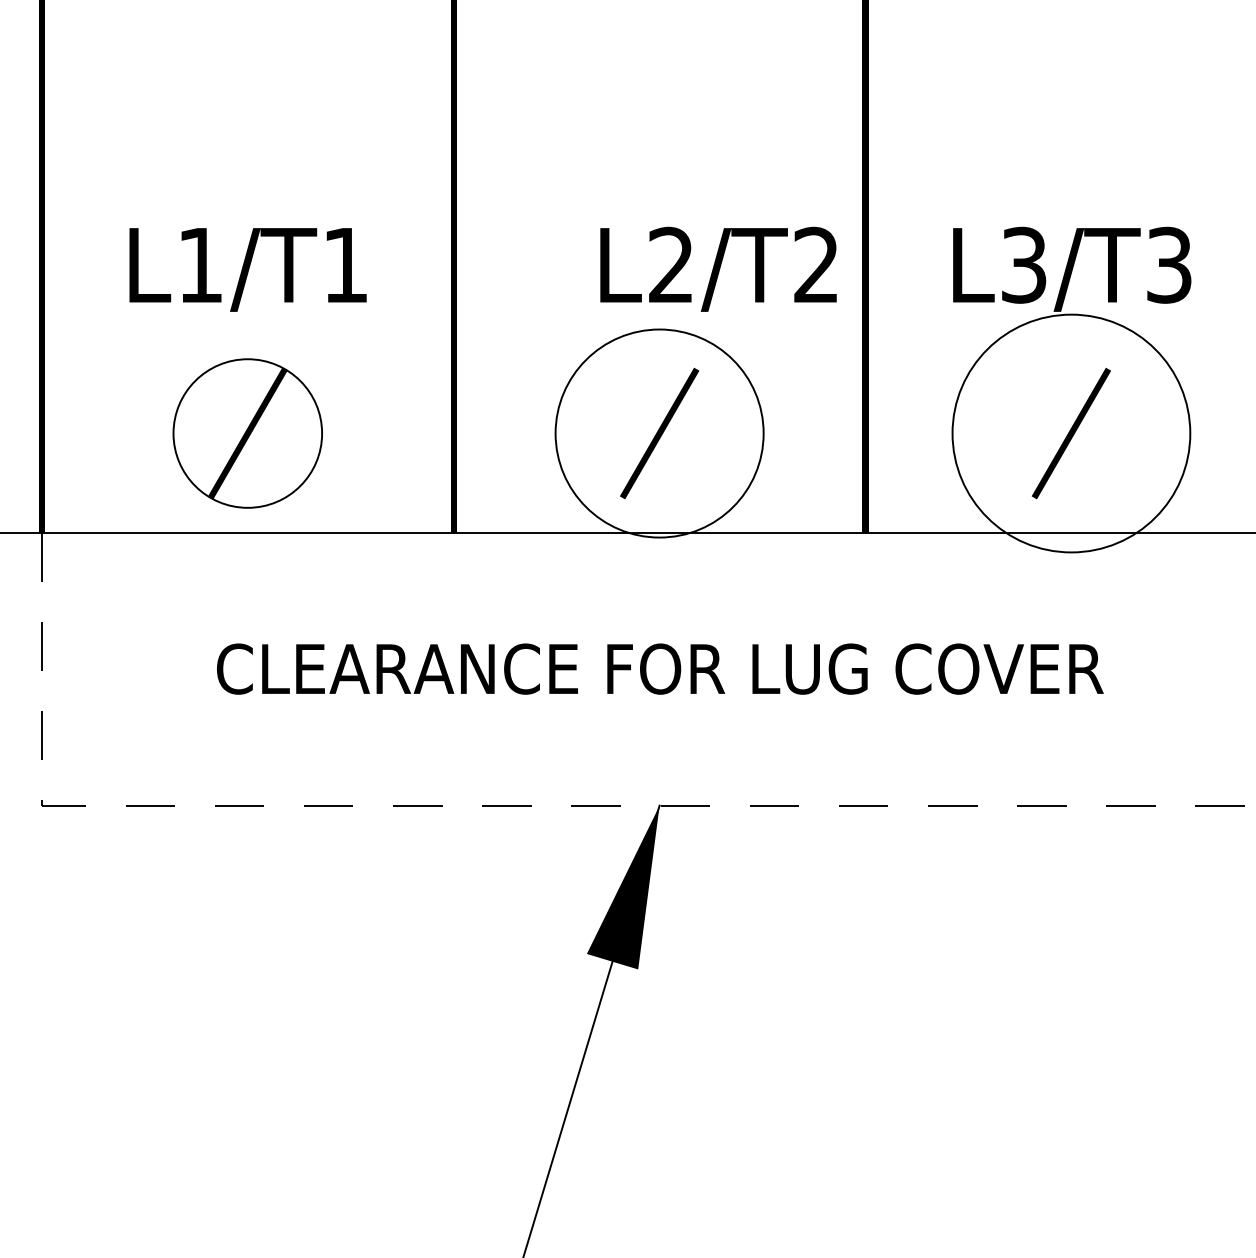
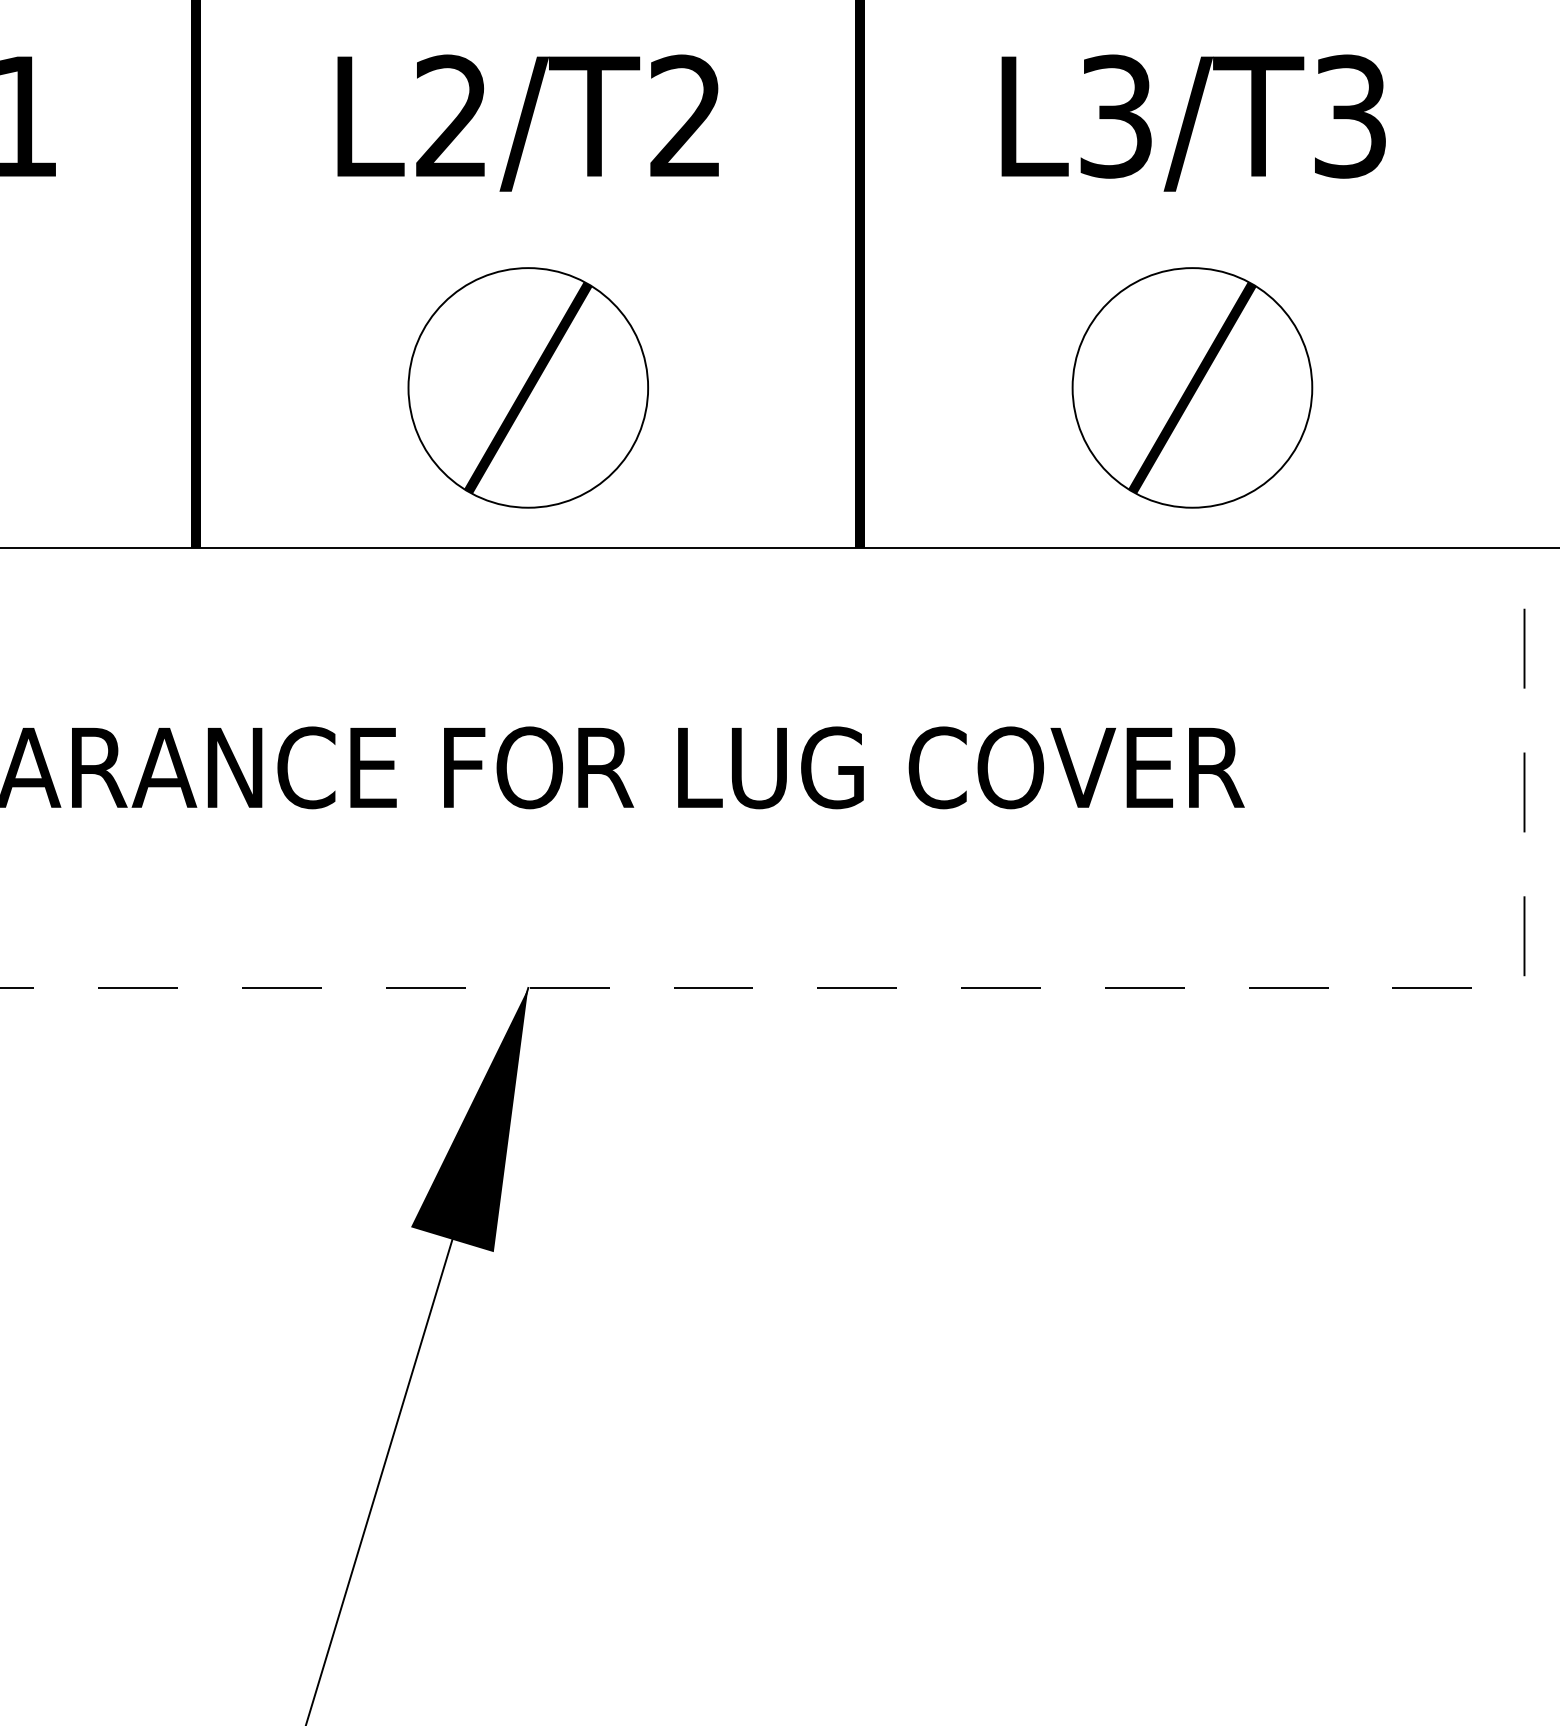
text: (718, 268) -> (528, 121), moved
circle: (659, 433) -> (528, 387), size x0.71
circle: (1071, 433) -> (1192, 387), size x0.62

